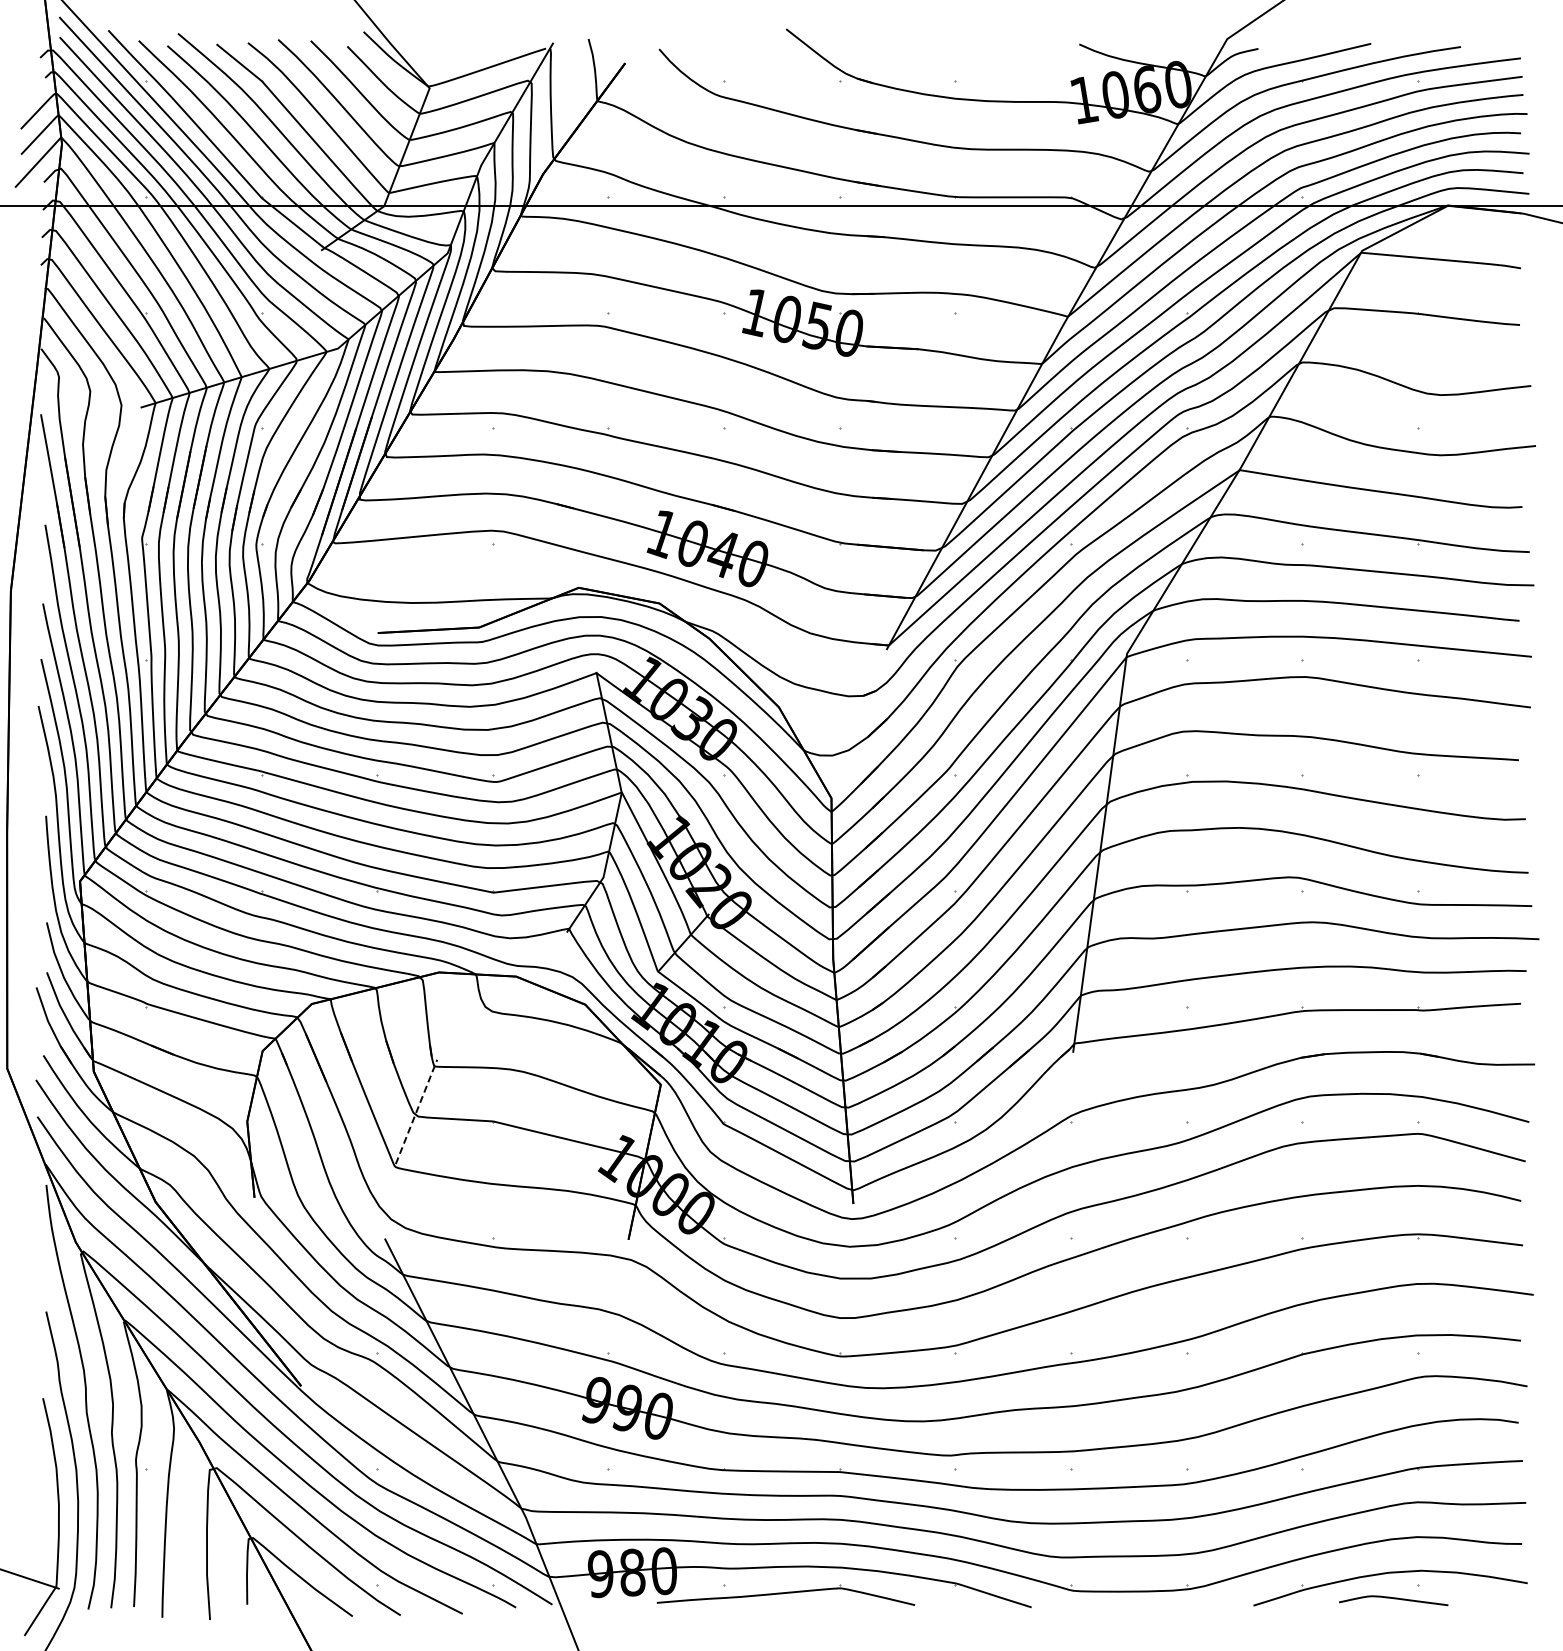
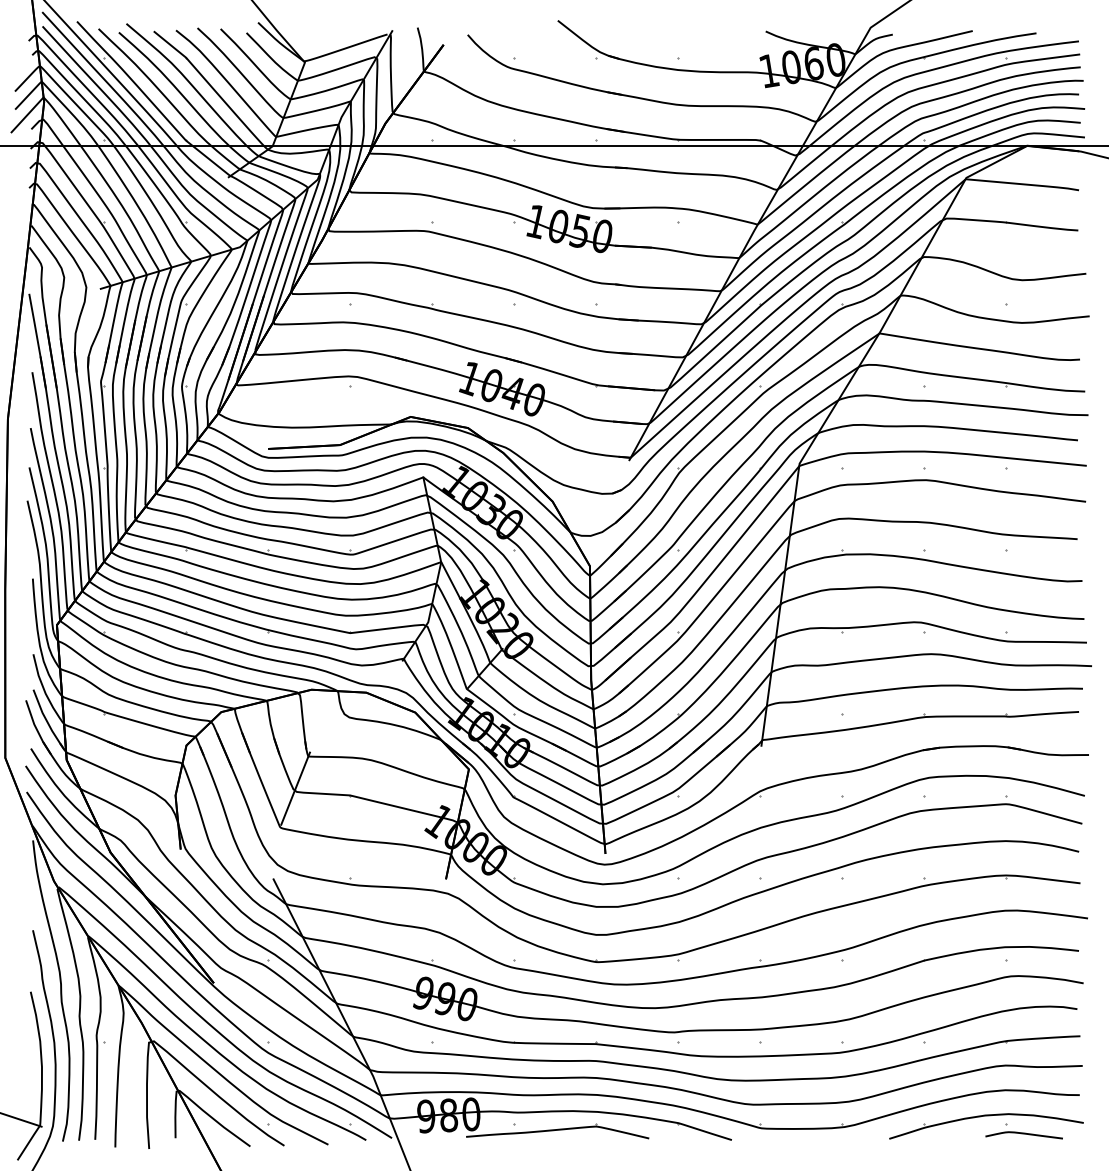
line: (416, 1111) -> (295, 788), dashed -> solid
curve: (1393, 1599) -> (1024, 1134), moved

